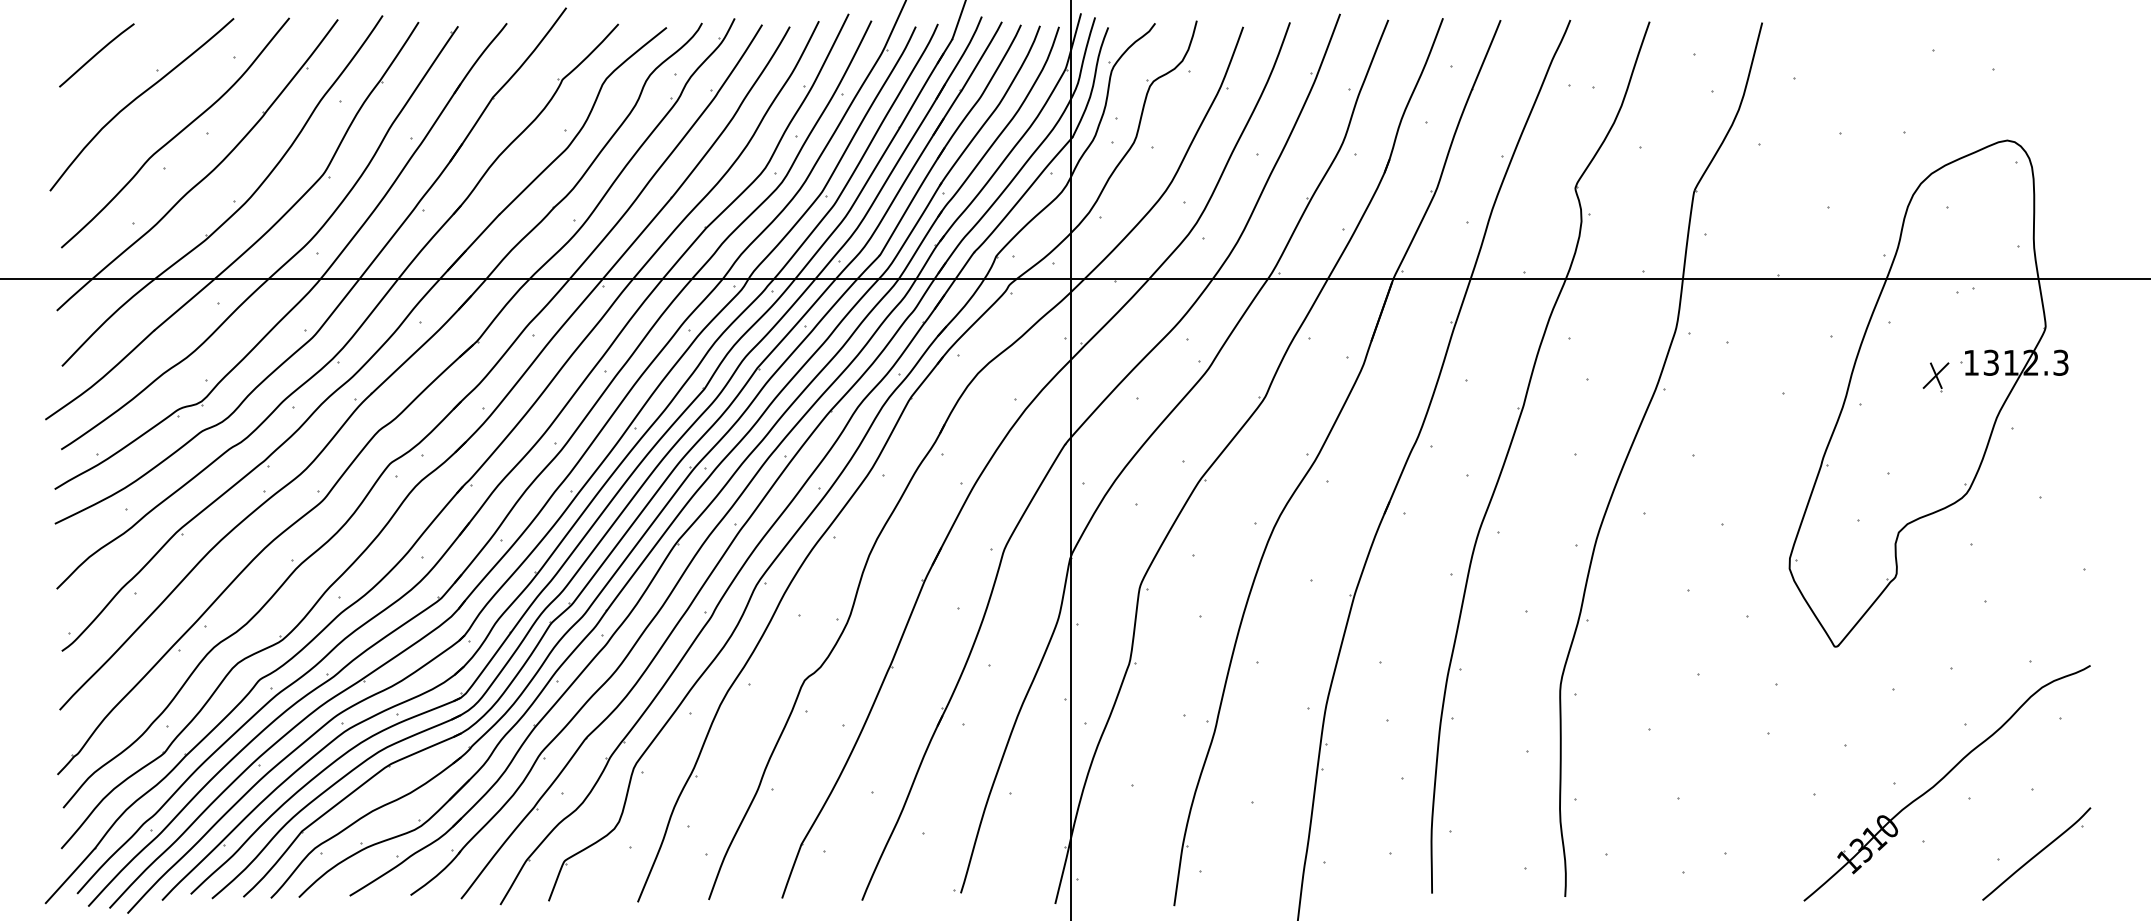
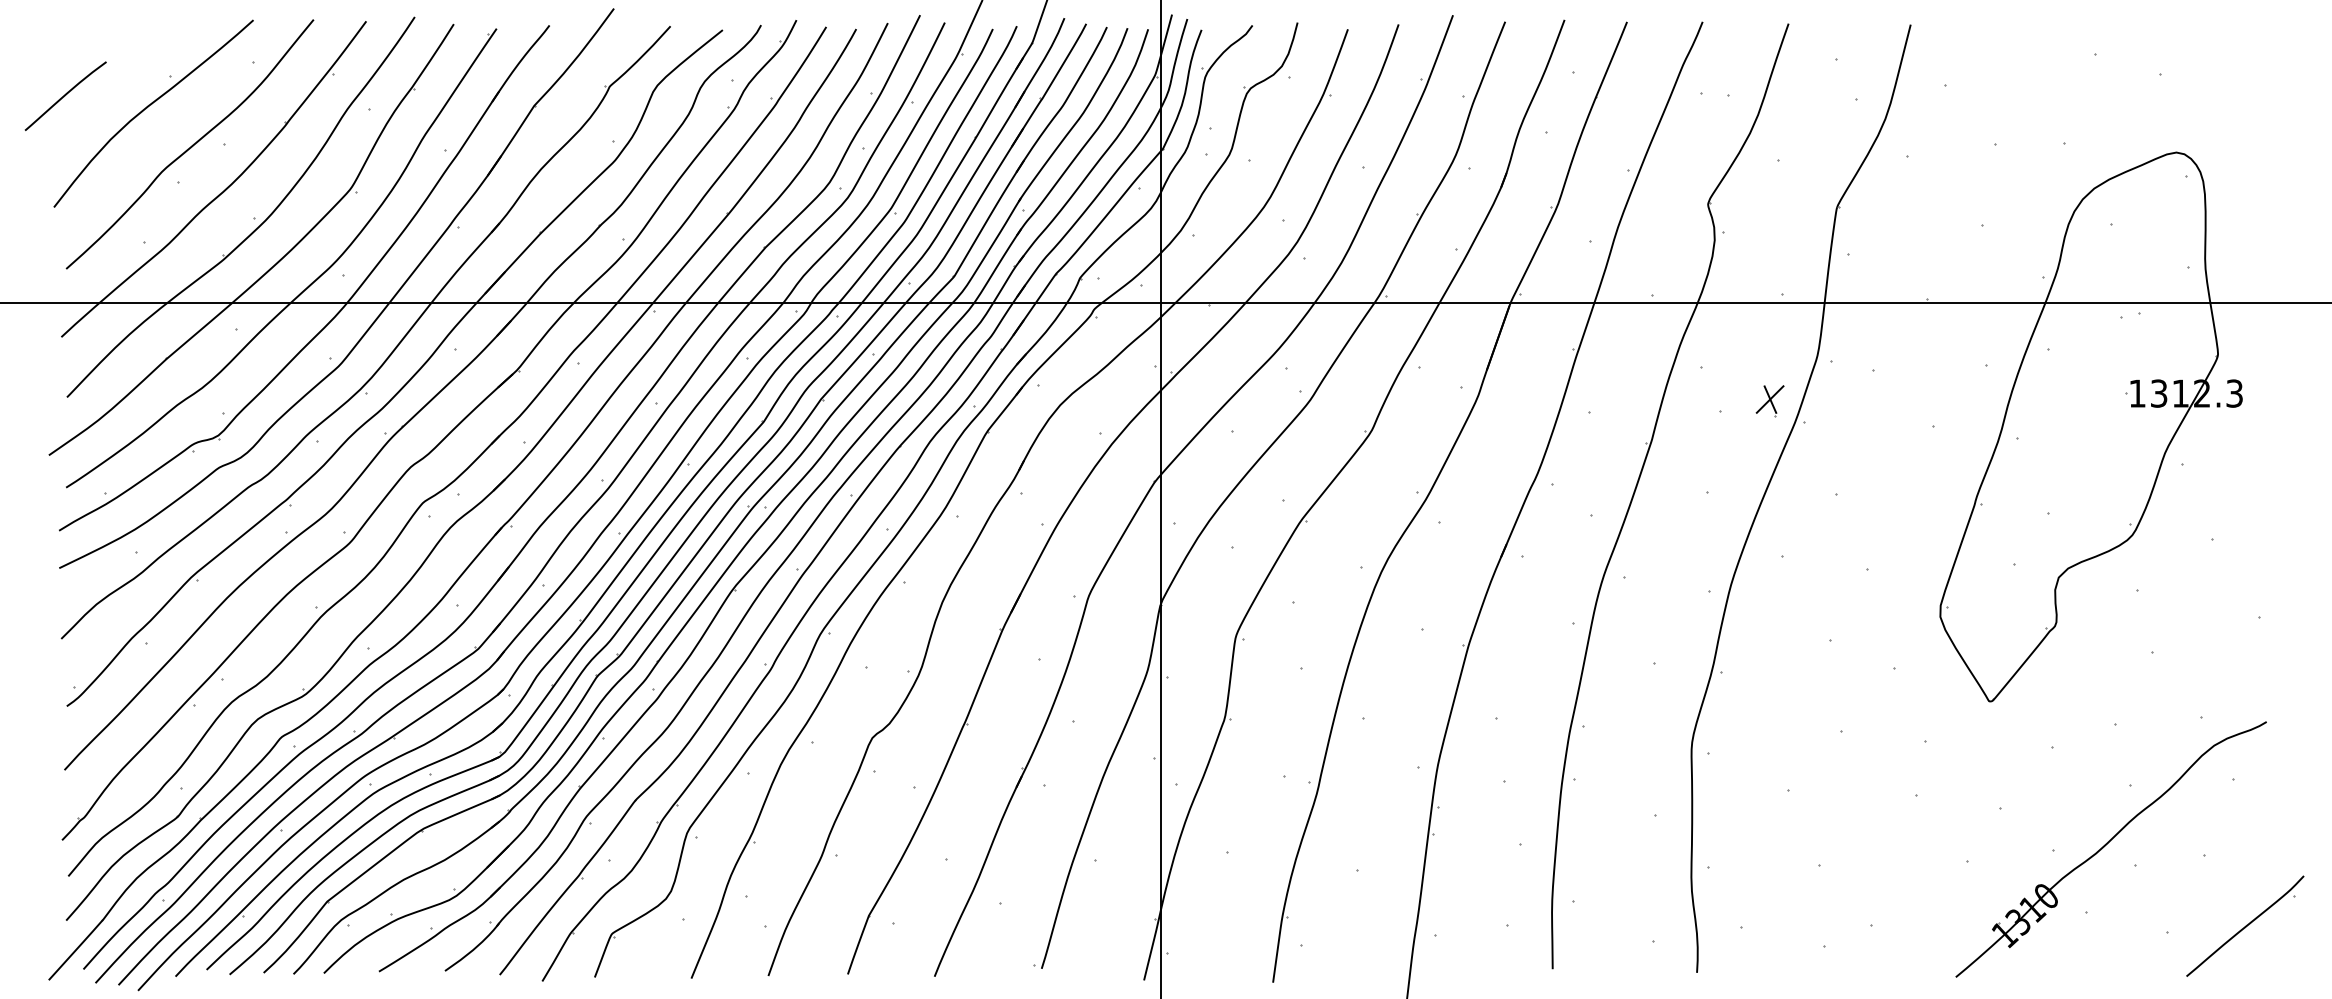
curve: (96, 55) -> (65, 96), moved
part: (1935, 377) -> (1769, 401), moved
part: (2036, 853) -> (2245, 925), moved

